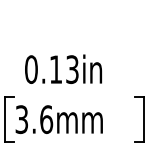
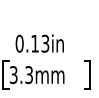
text: (47, 120) -> (29, 75), 3.6mm -> 3.3mm

